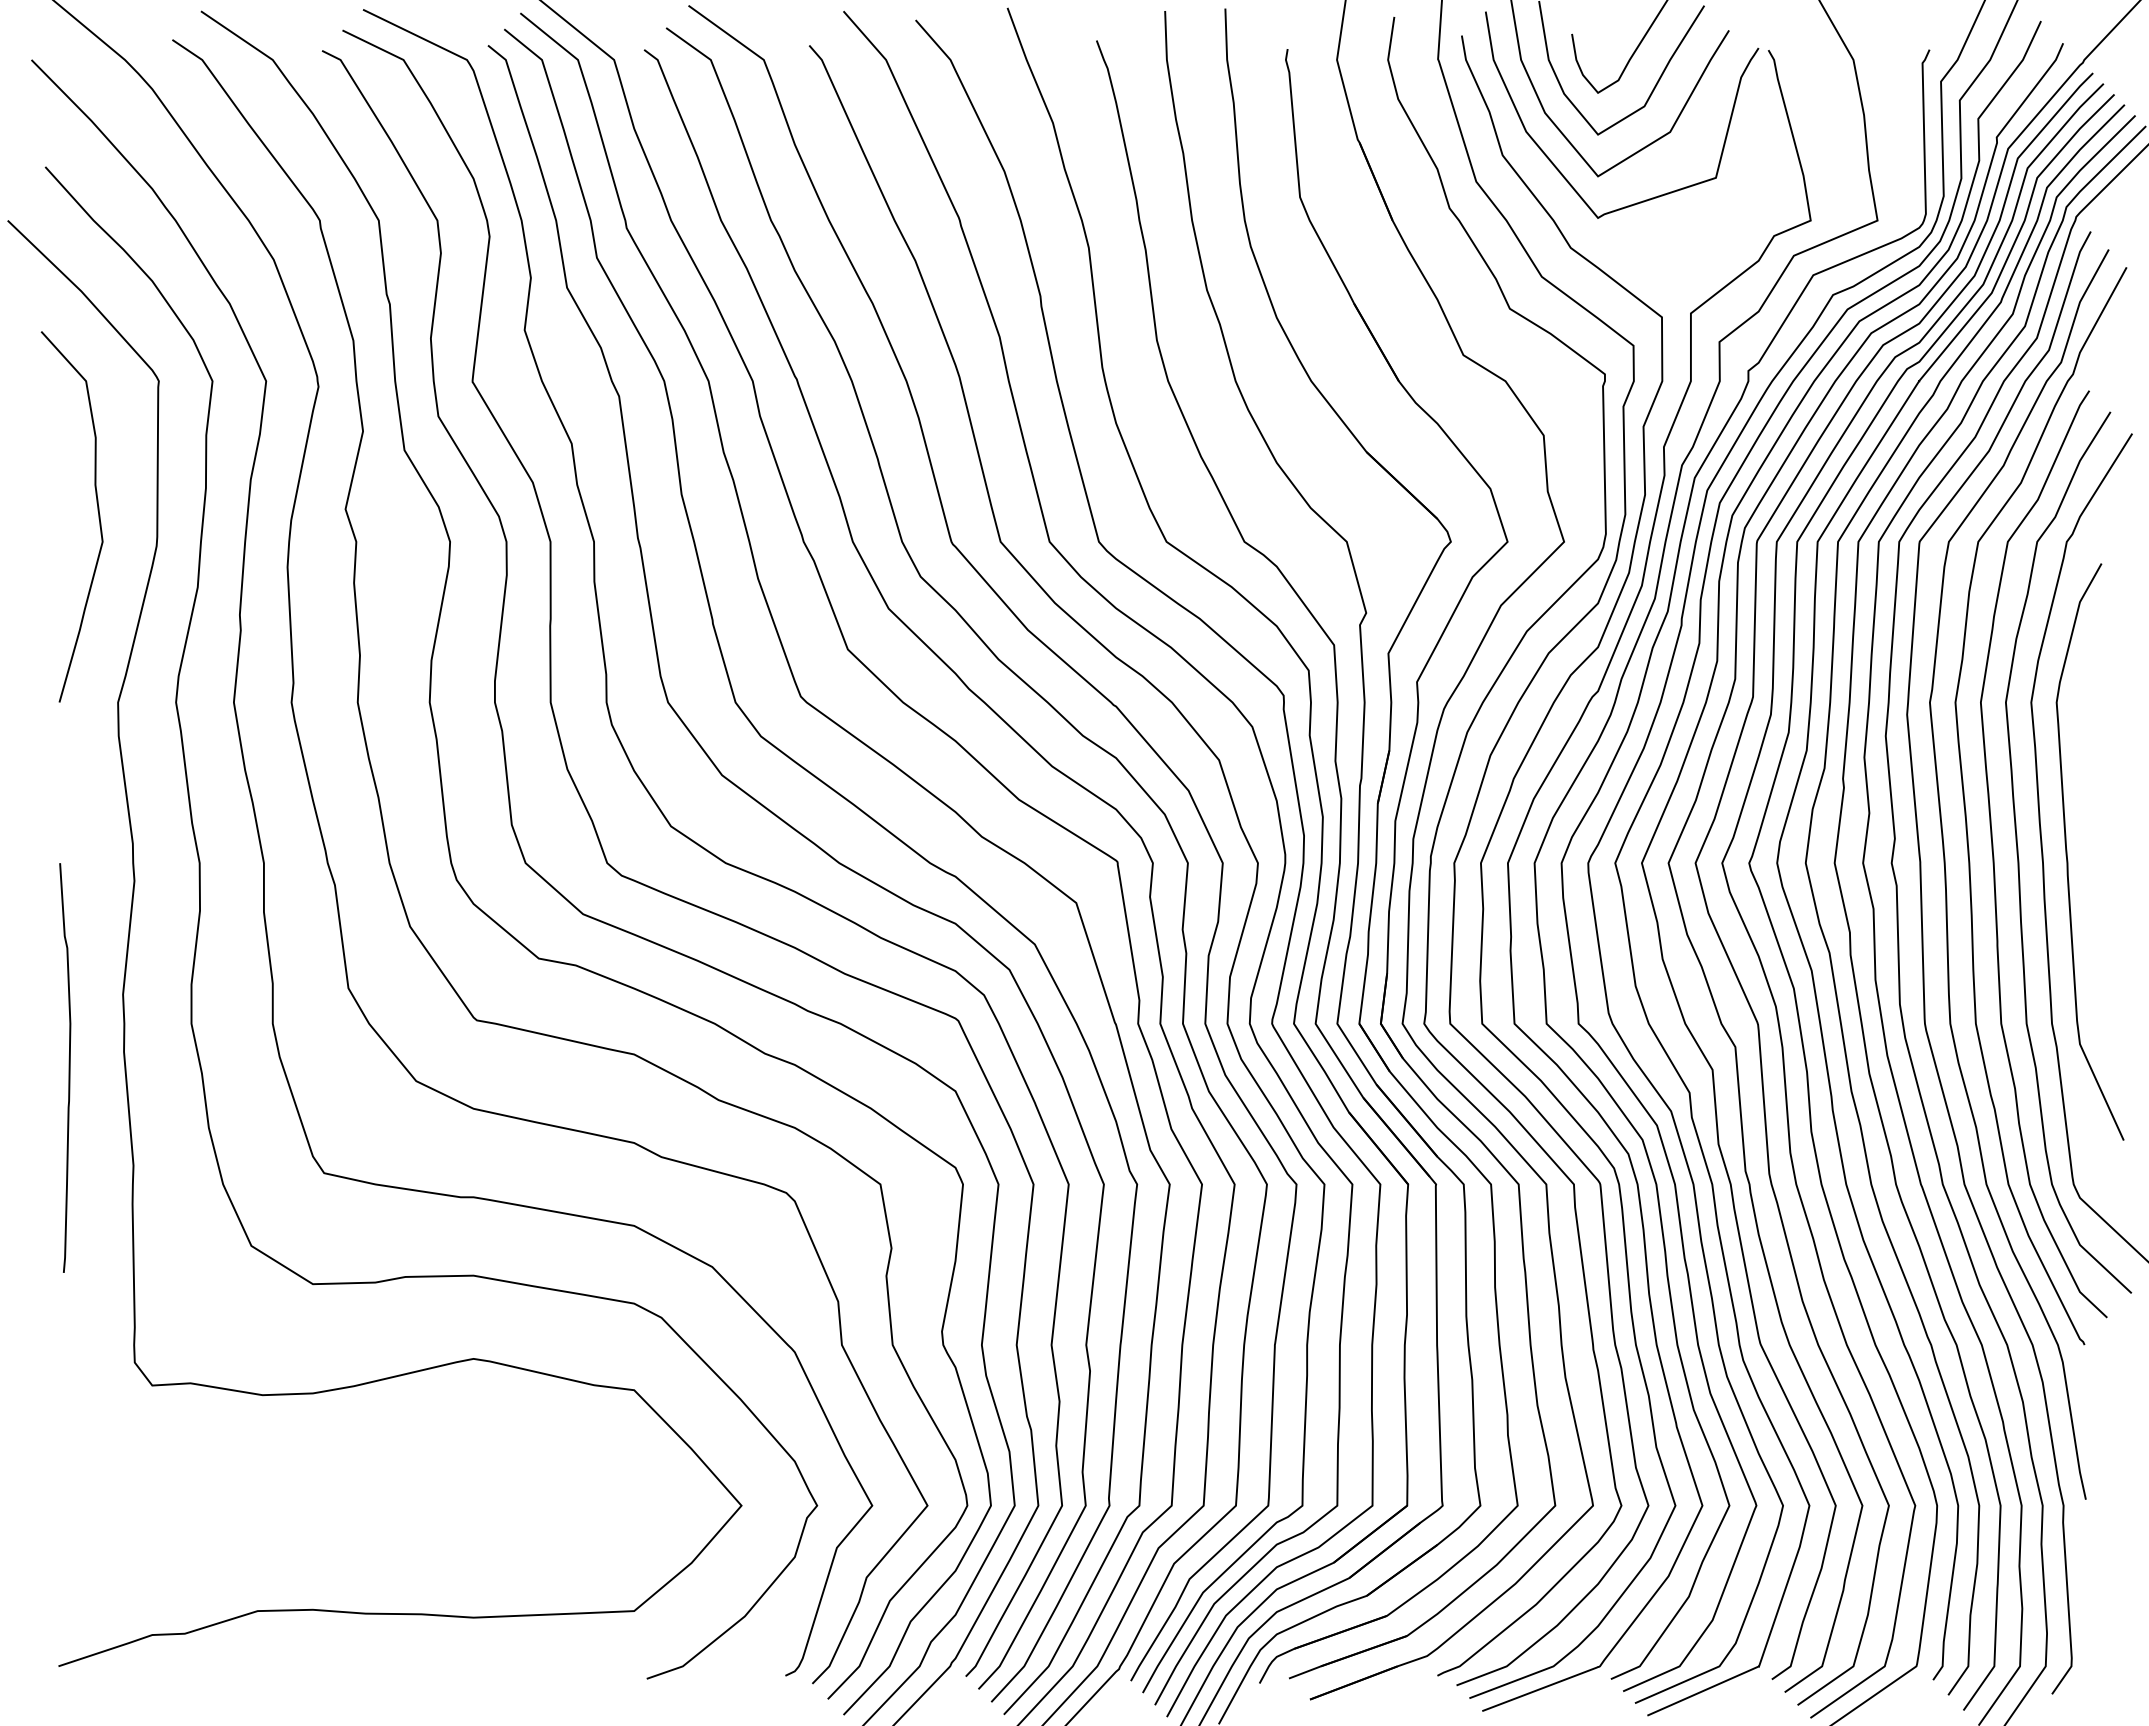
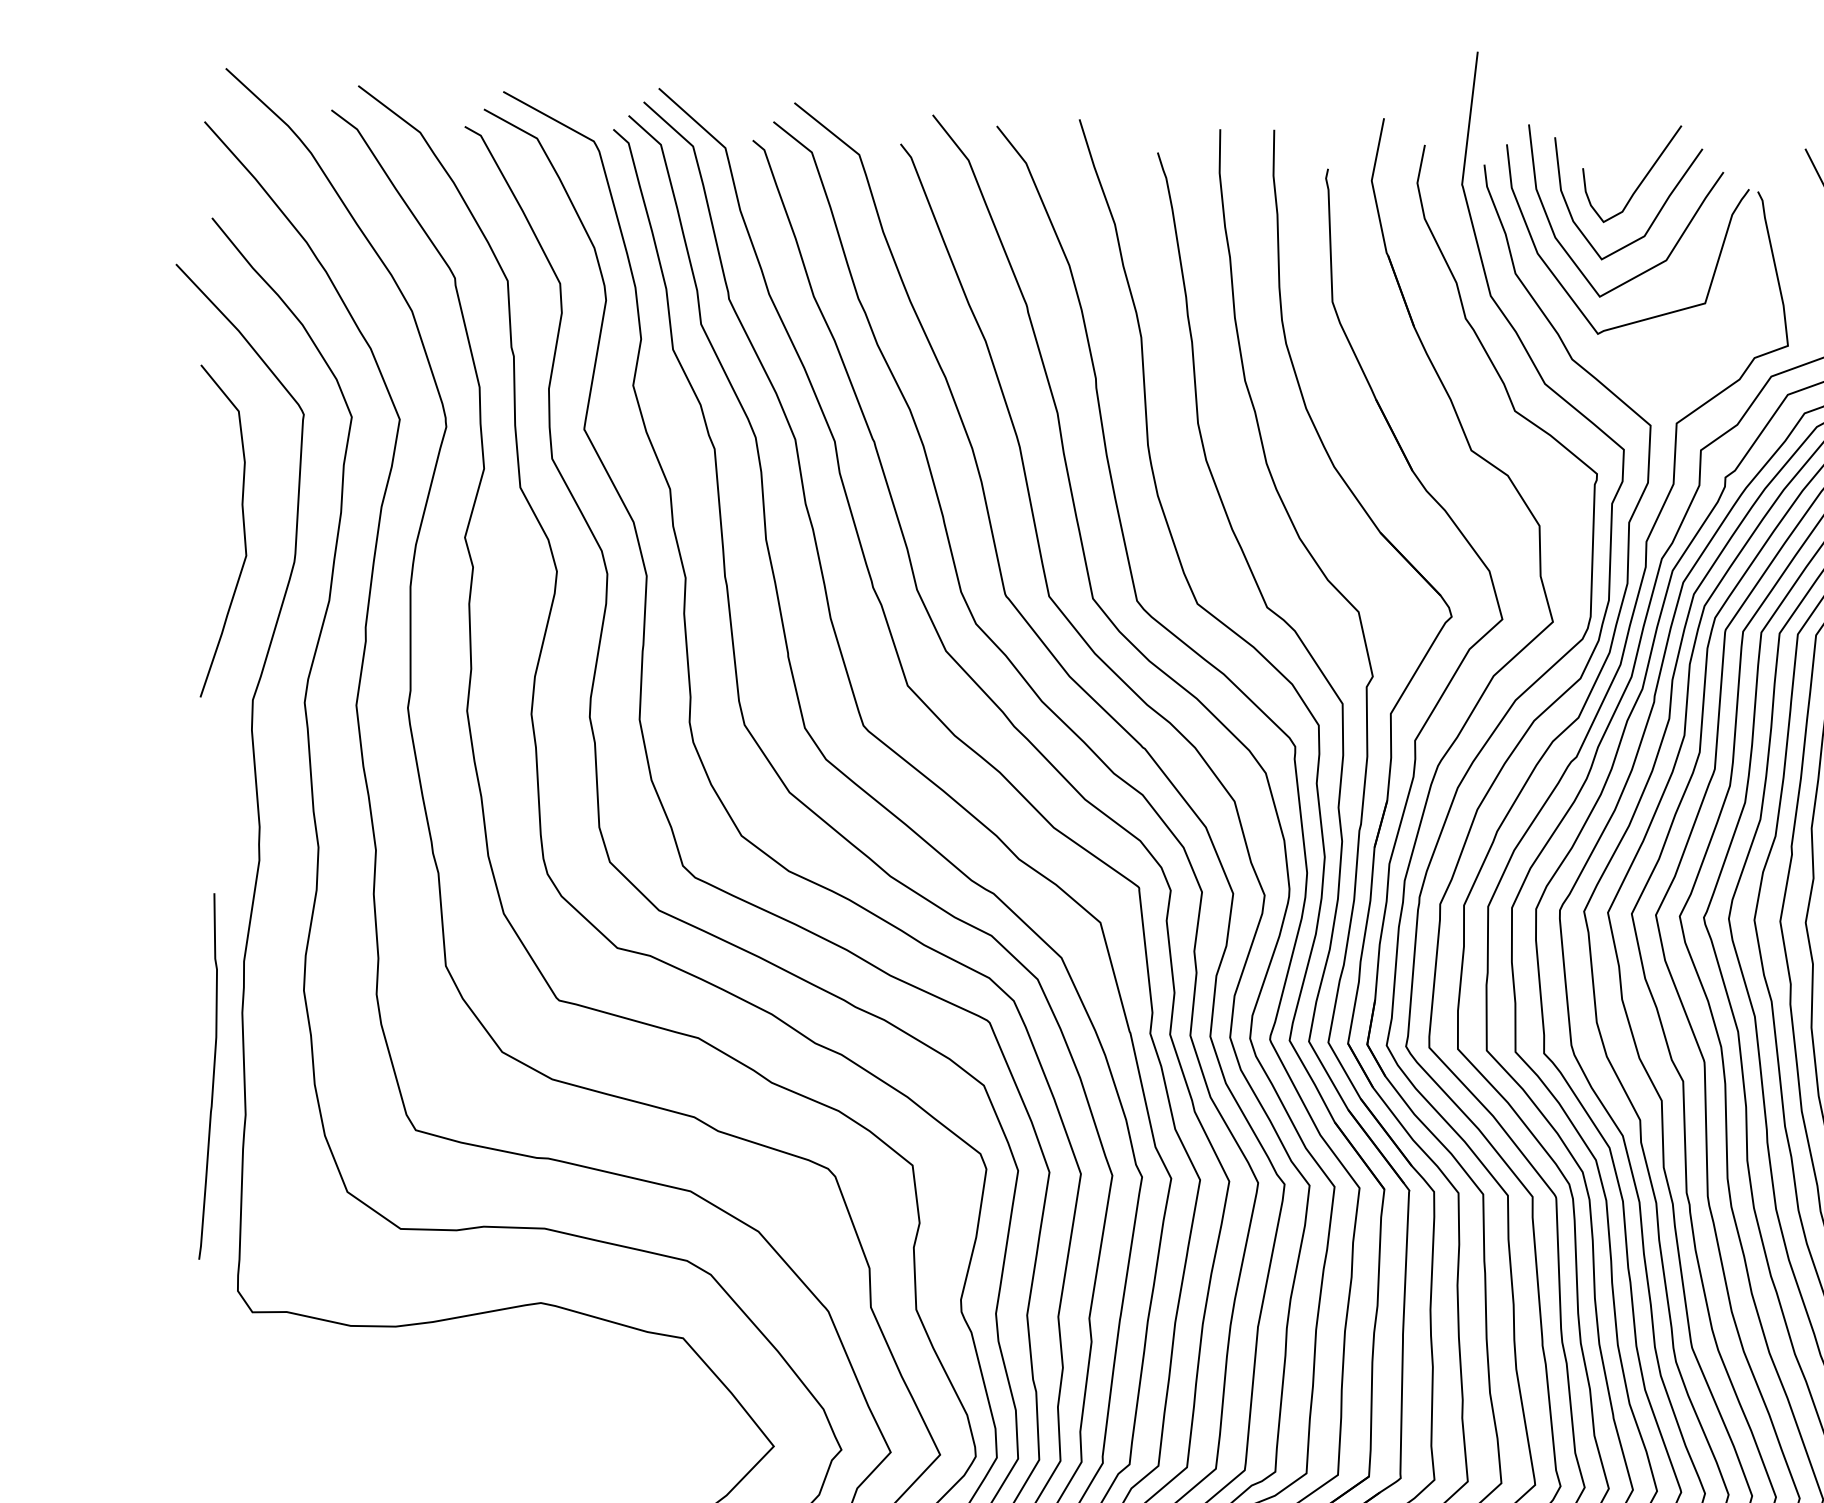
curve: (68, 1067) -> (212, 1076), moved

